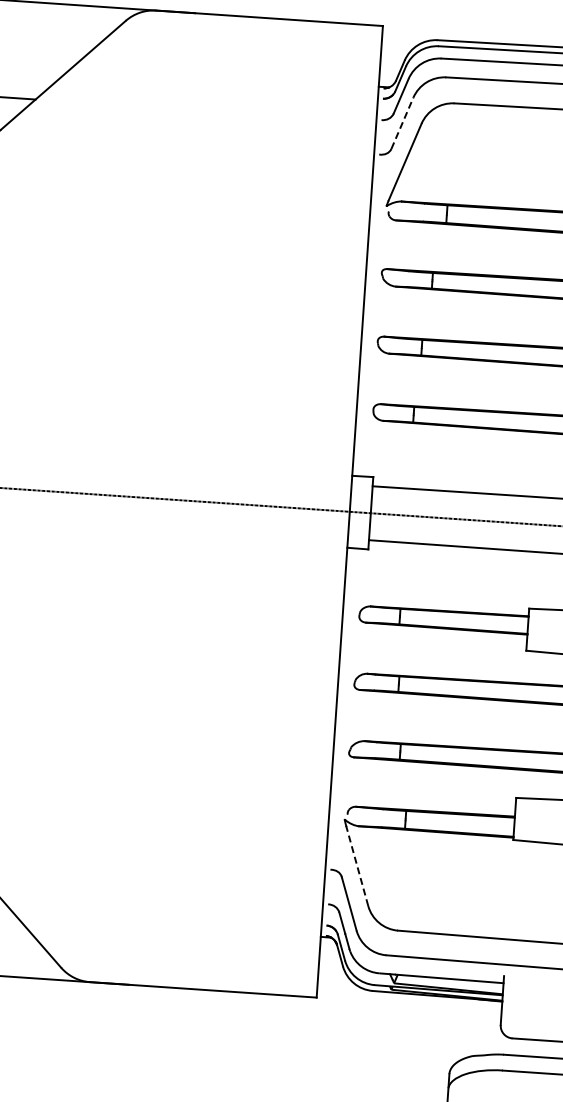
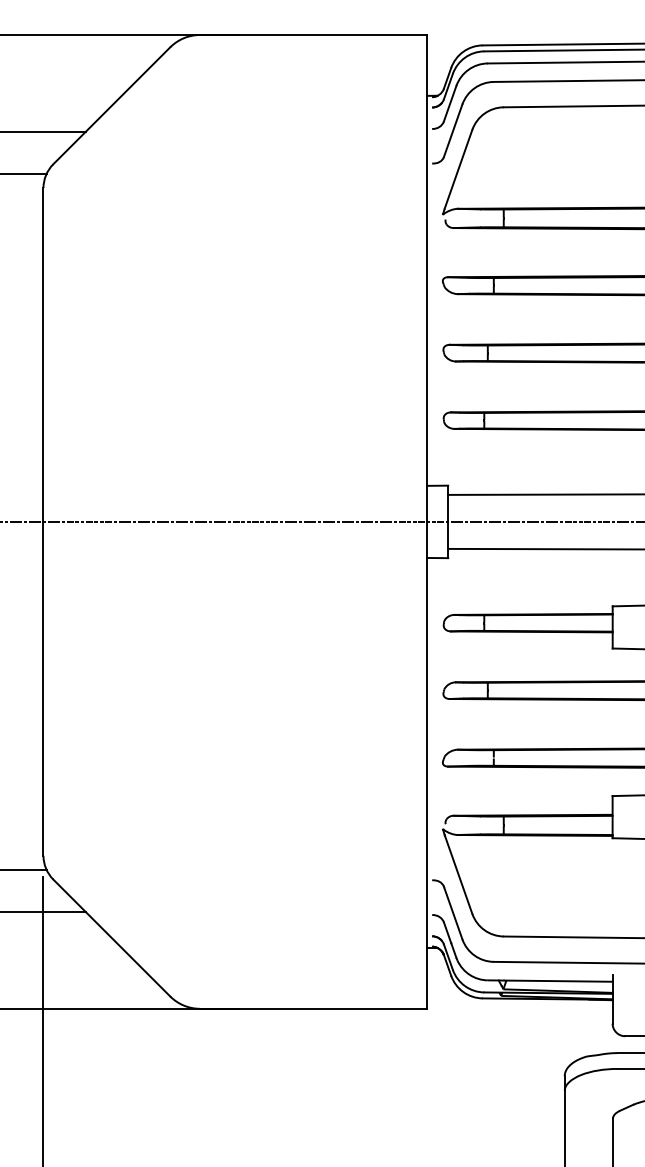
line: (402, 123) -> (453, 130), dashed -> solid
line: (357, 865) -> (458, 874), dashed -> solid

